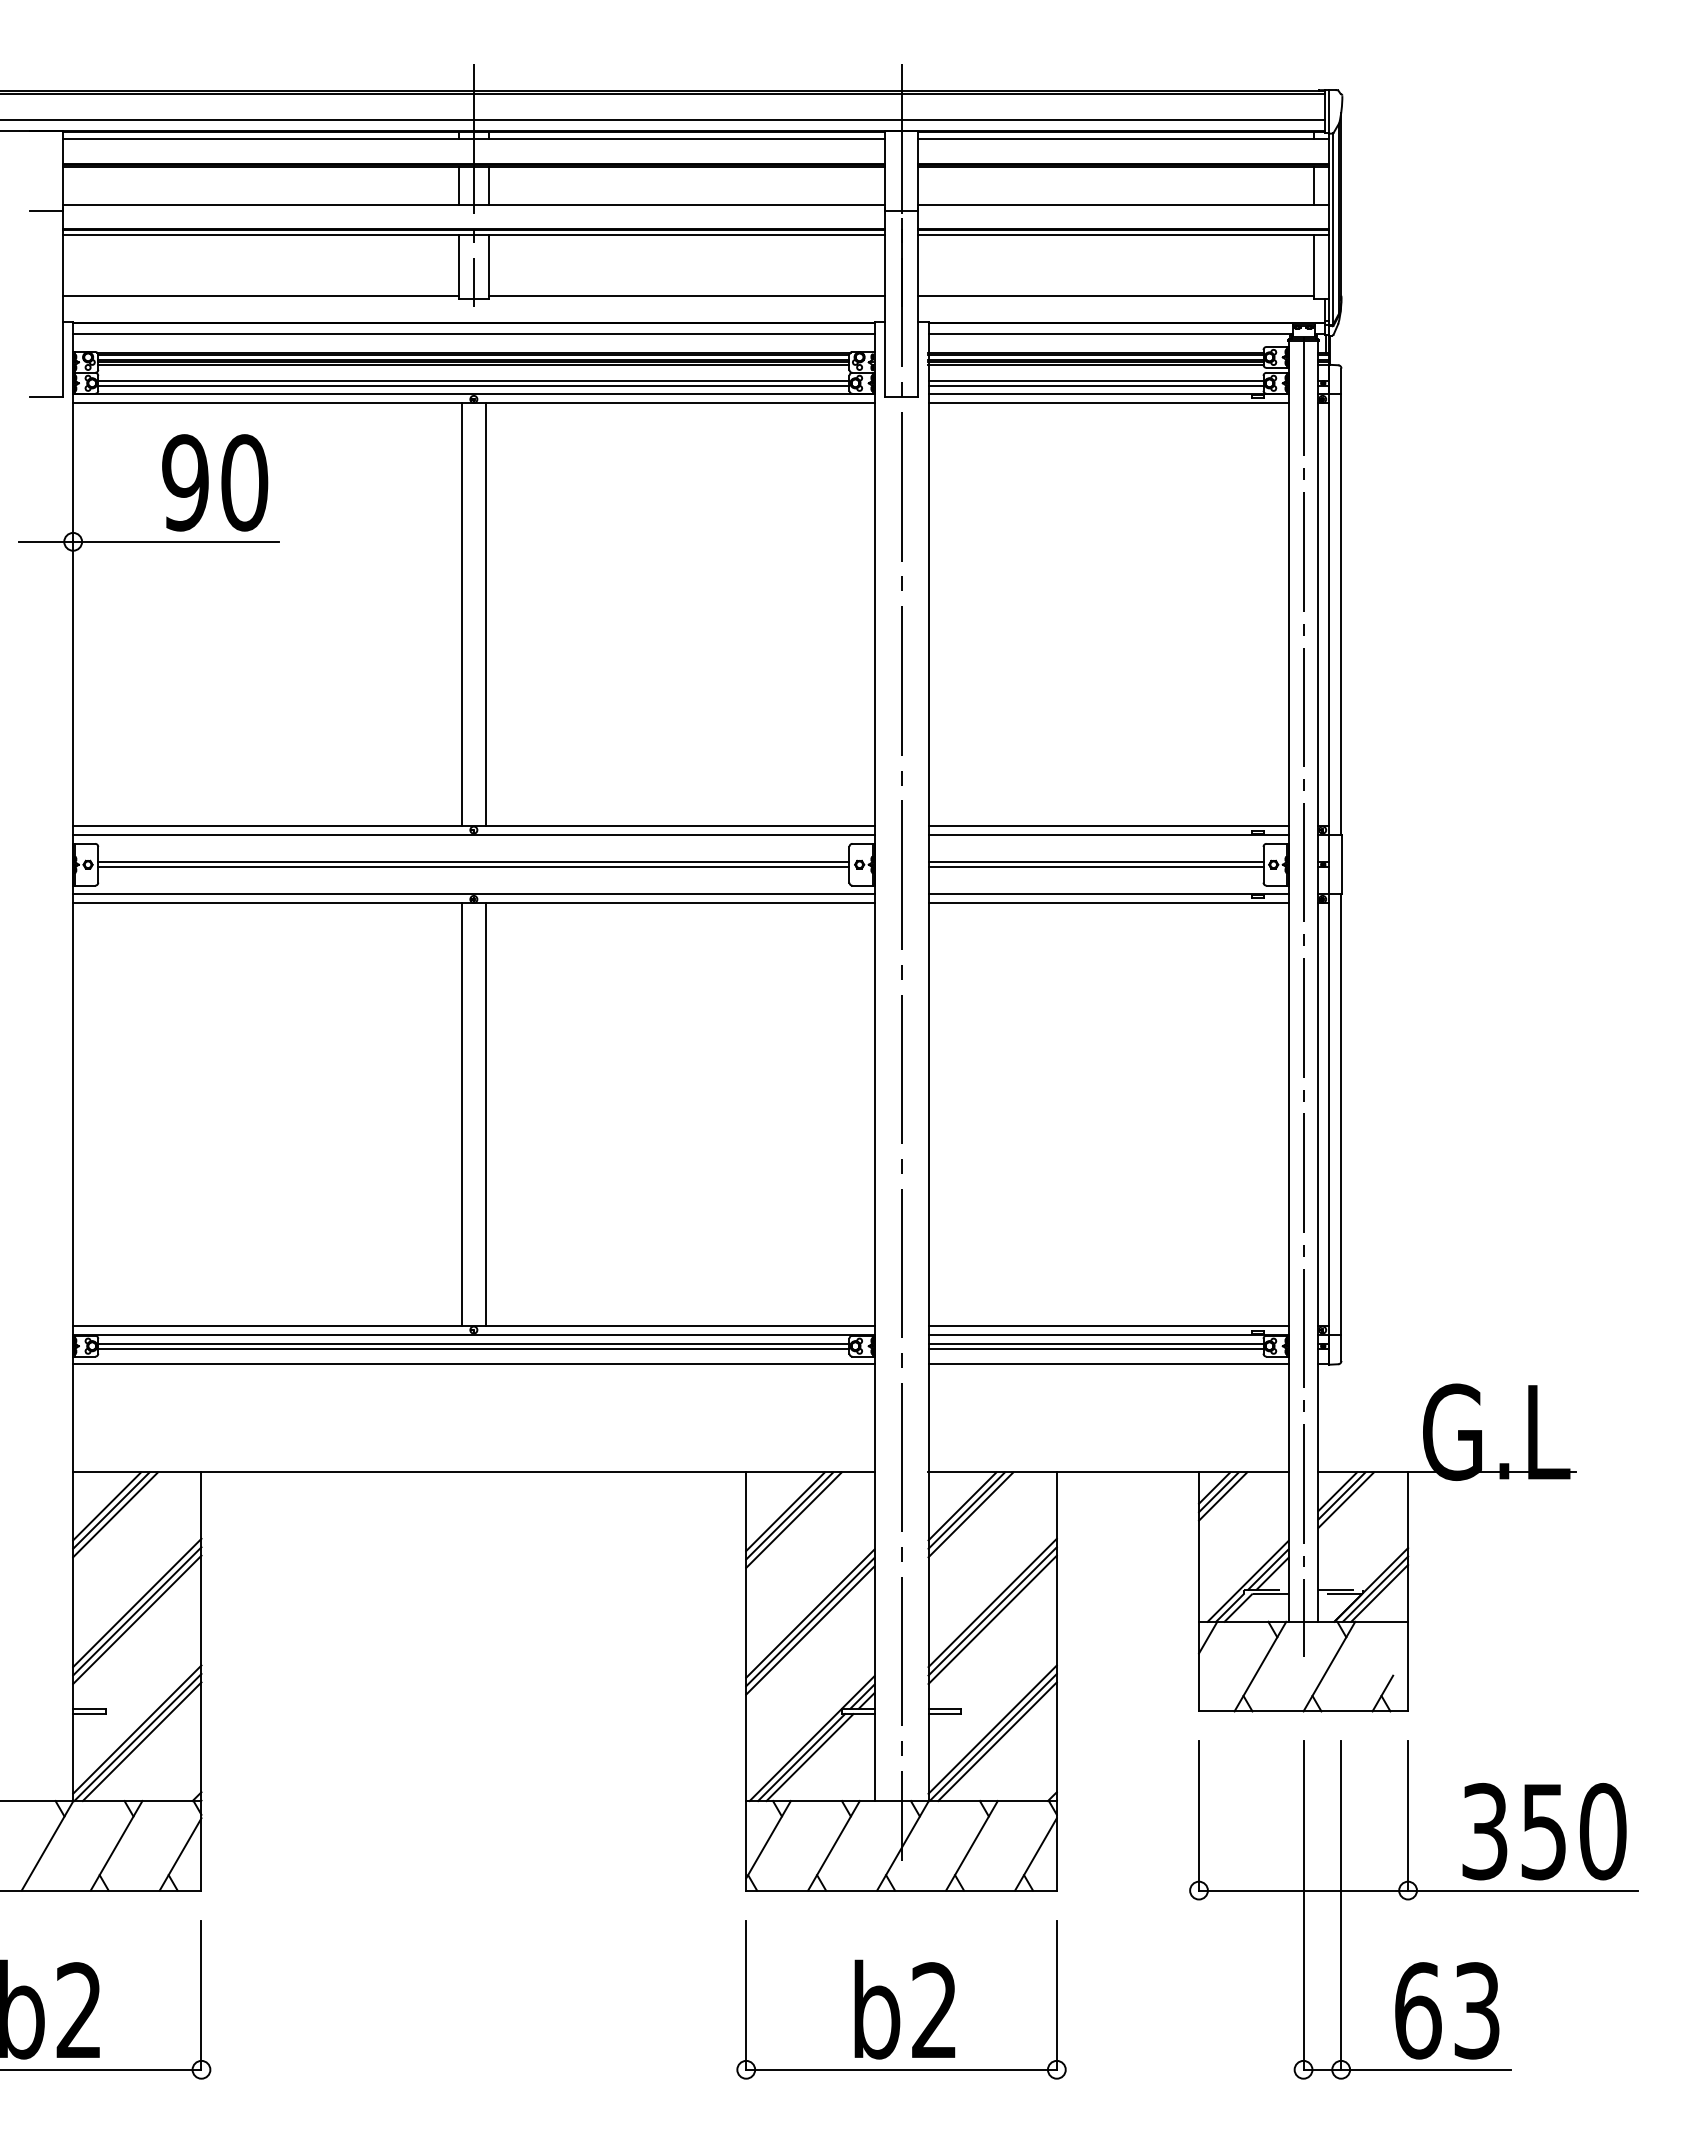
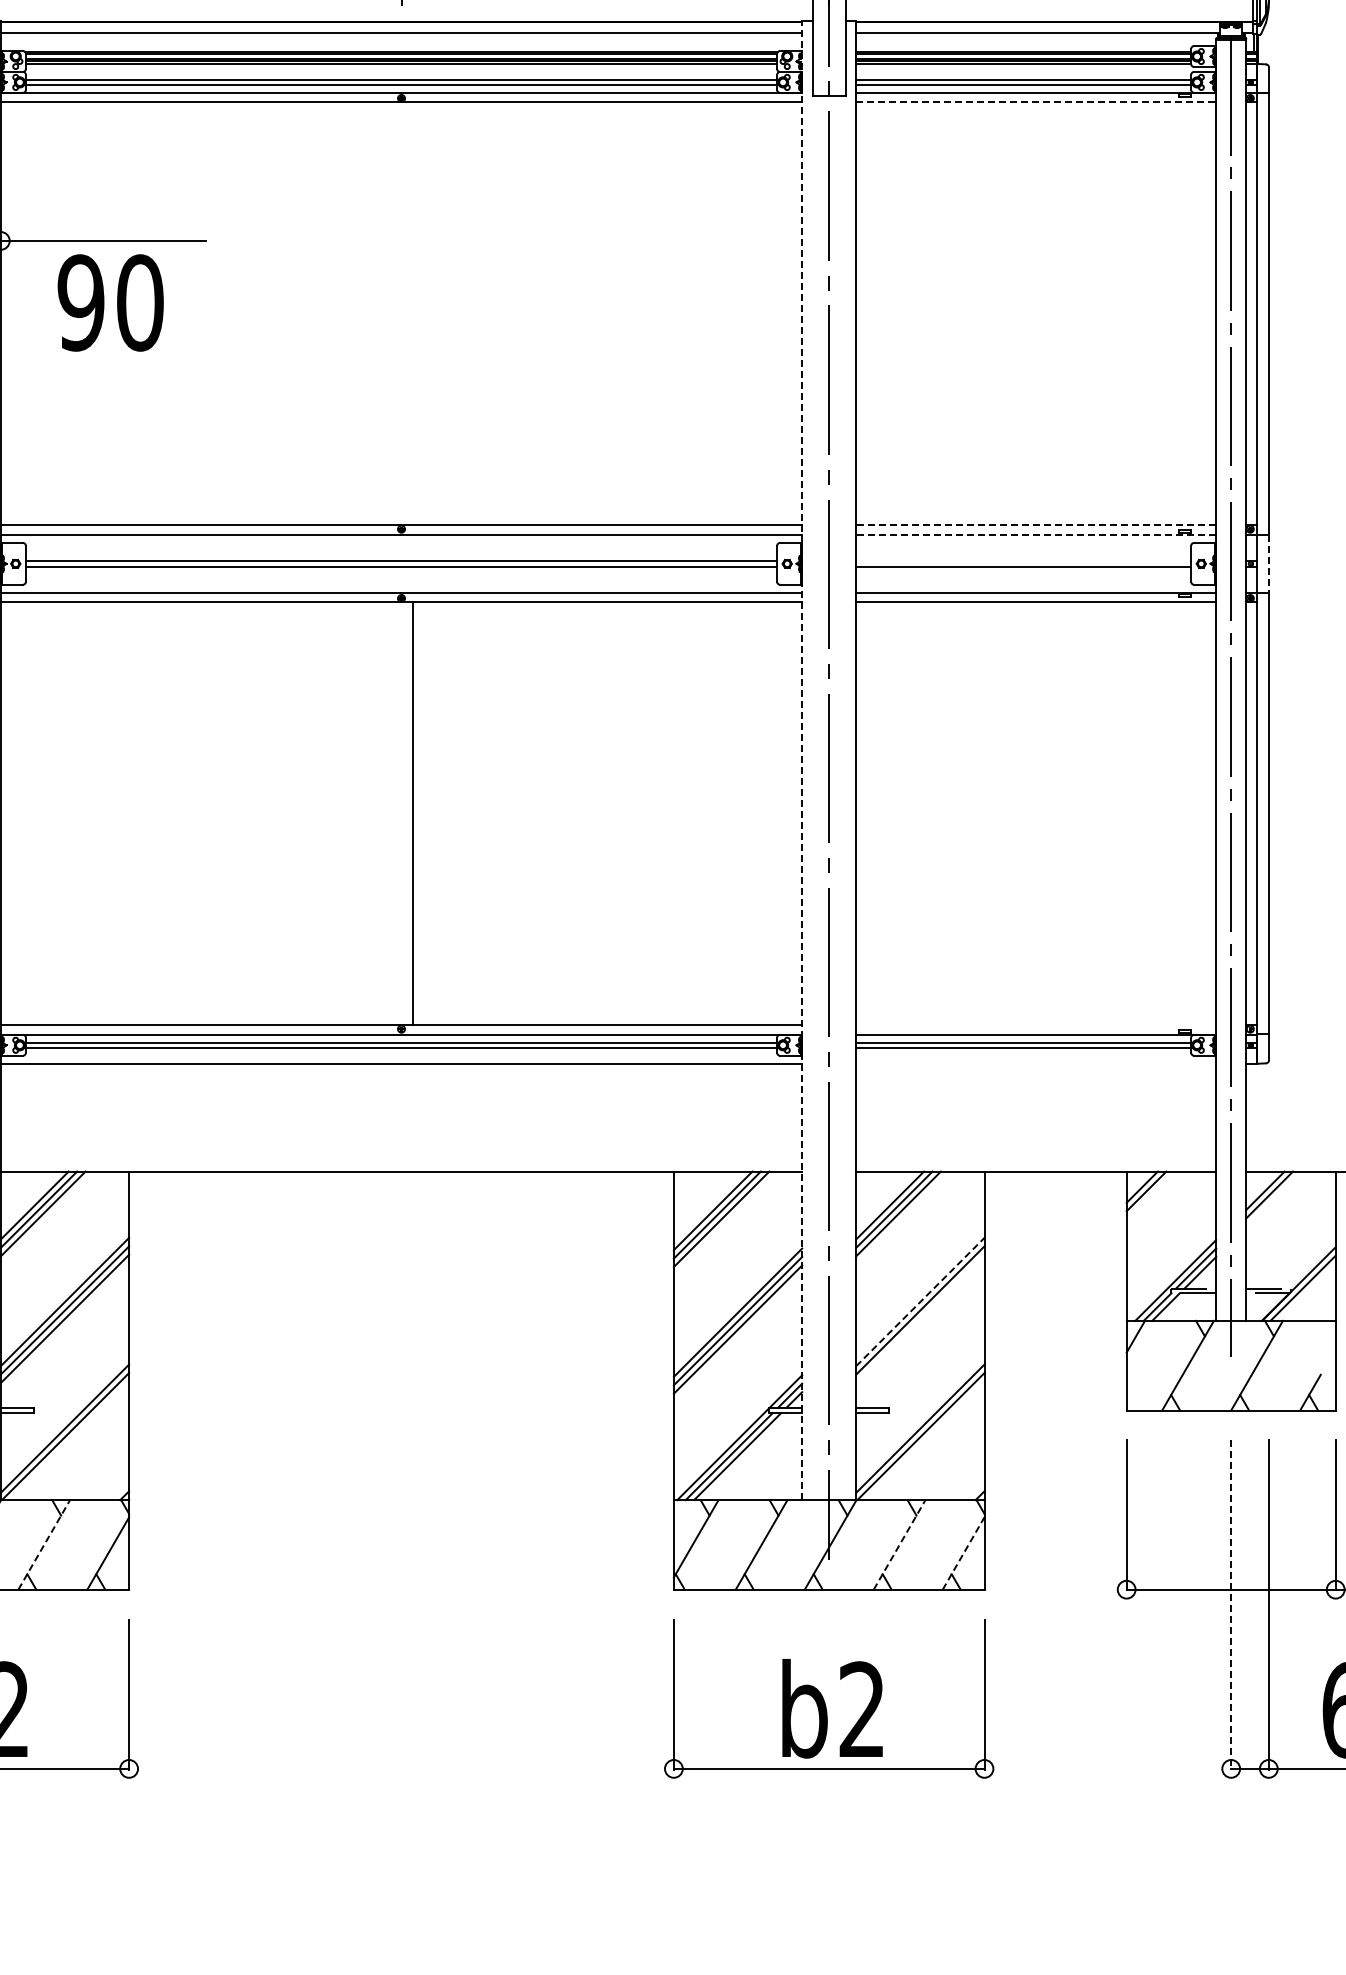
line: (1109, 403) -> (1037, 102), solid -> dashed
text: (215, 482) -> (111, 302), moved
line: (461, 614) -> (389, 313), removed
line: (485, 614) -> (413, 313), removed
line: (1108, 826) -> (1036, 525), solid -> dashed
line: (1108, 835) -> (1036, 534), solid -> dashed
line: (1095, 862) -> (1023, 561), removed
line: (1341, 865) -> (1269, 564), solid -> dashed
line: (874, 1061) -> (802, 760), solid -> dashed
line: (461, 1114) -> (389, 813), removed
line: (1108, 1326) -> (1036, 1025), removed
line: (1108, 1364) -> (1036, 1063), removed
line: (1223, 1496) -> (1151, 1195), removed
line: (1345, 1499) -> (1273, 1198), removed
line: (1379, 1593) -> (1307, 1292), removed
line: (992, 1602) -> (920, 1301), solid -> dashed
line: (992, 1619) -> (920, 1318), removed
line: (141, 1741) -> (69, 1440), removed
line: (997, 1741) -> (925, 1440), removed
line: (116, 1845) -> (44, 1544), solid -> dashed
line: (971, 1845) -> (899, 1544), solid -> dashed
line: (1035, 1854) -> (963, 1553), solid -> dashed
line: (1303, 1905) -> (1231, 1604), solid -> dashed

